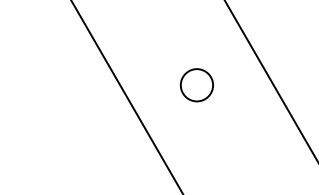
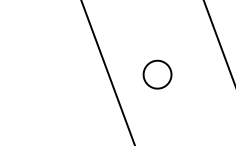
circle: (196, 85) -> (157, 74), moved

